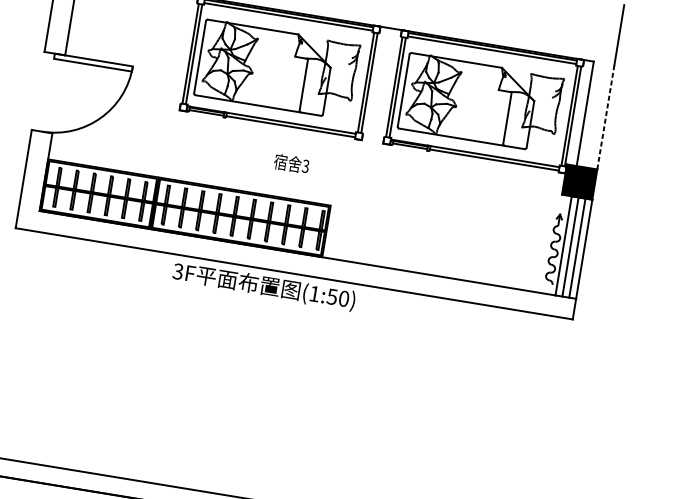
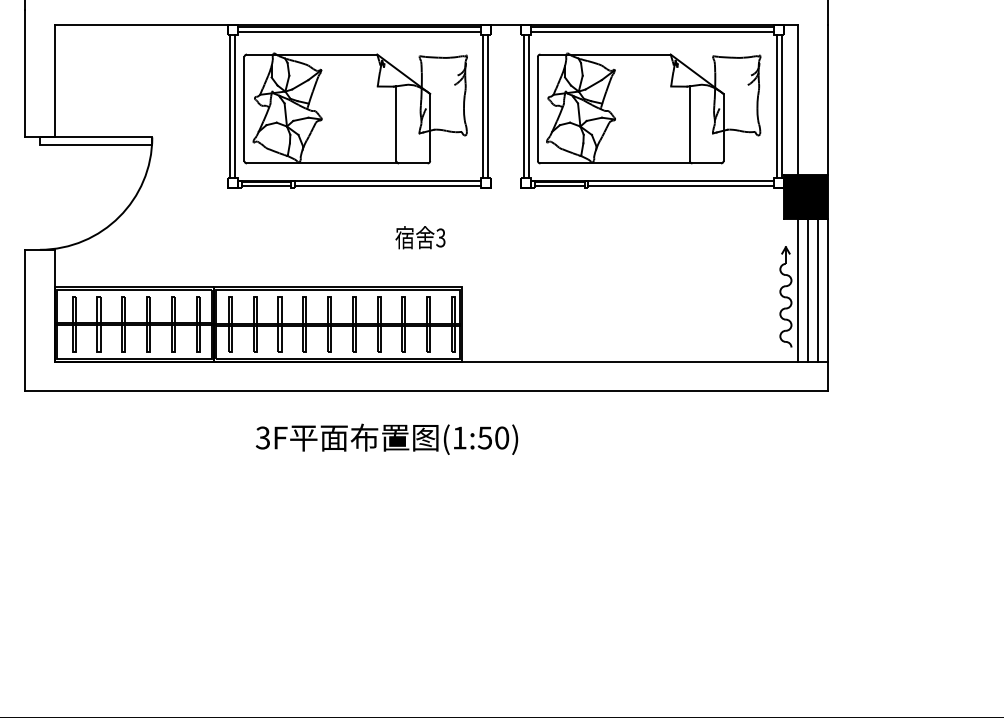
line: (605, 116) -> (827, 99), dashed -> solid
text: (291, 163) -> (420, 237), moved
text: (263, 286) -> (386, 438), moved

